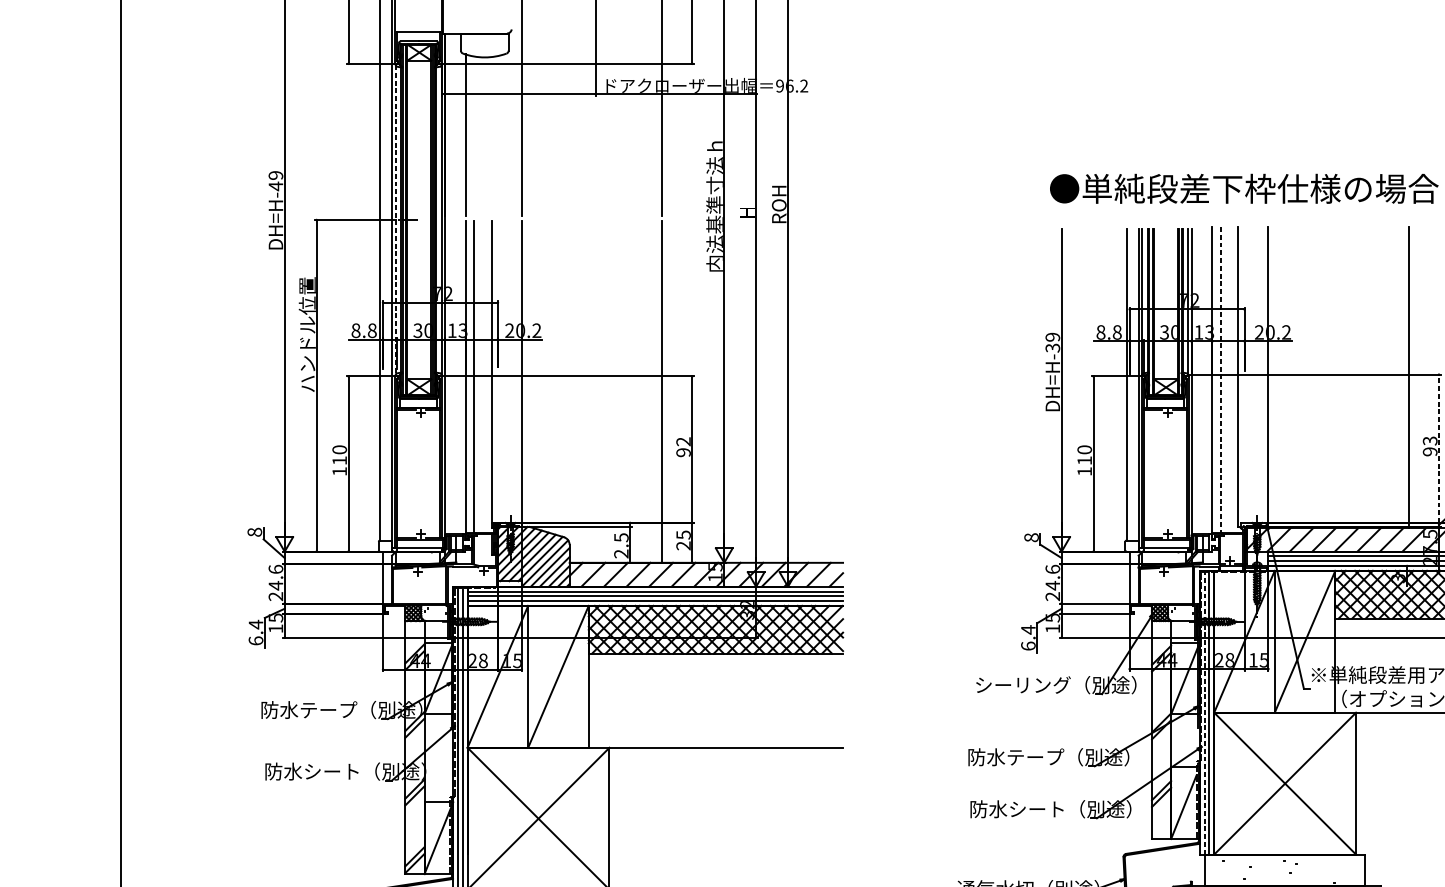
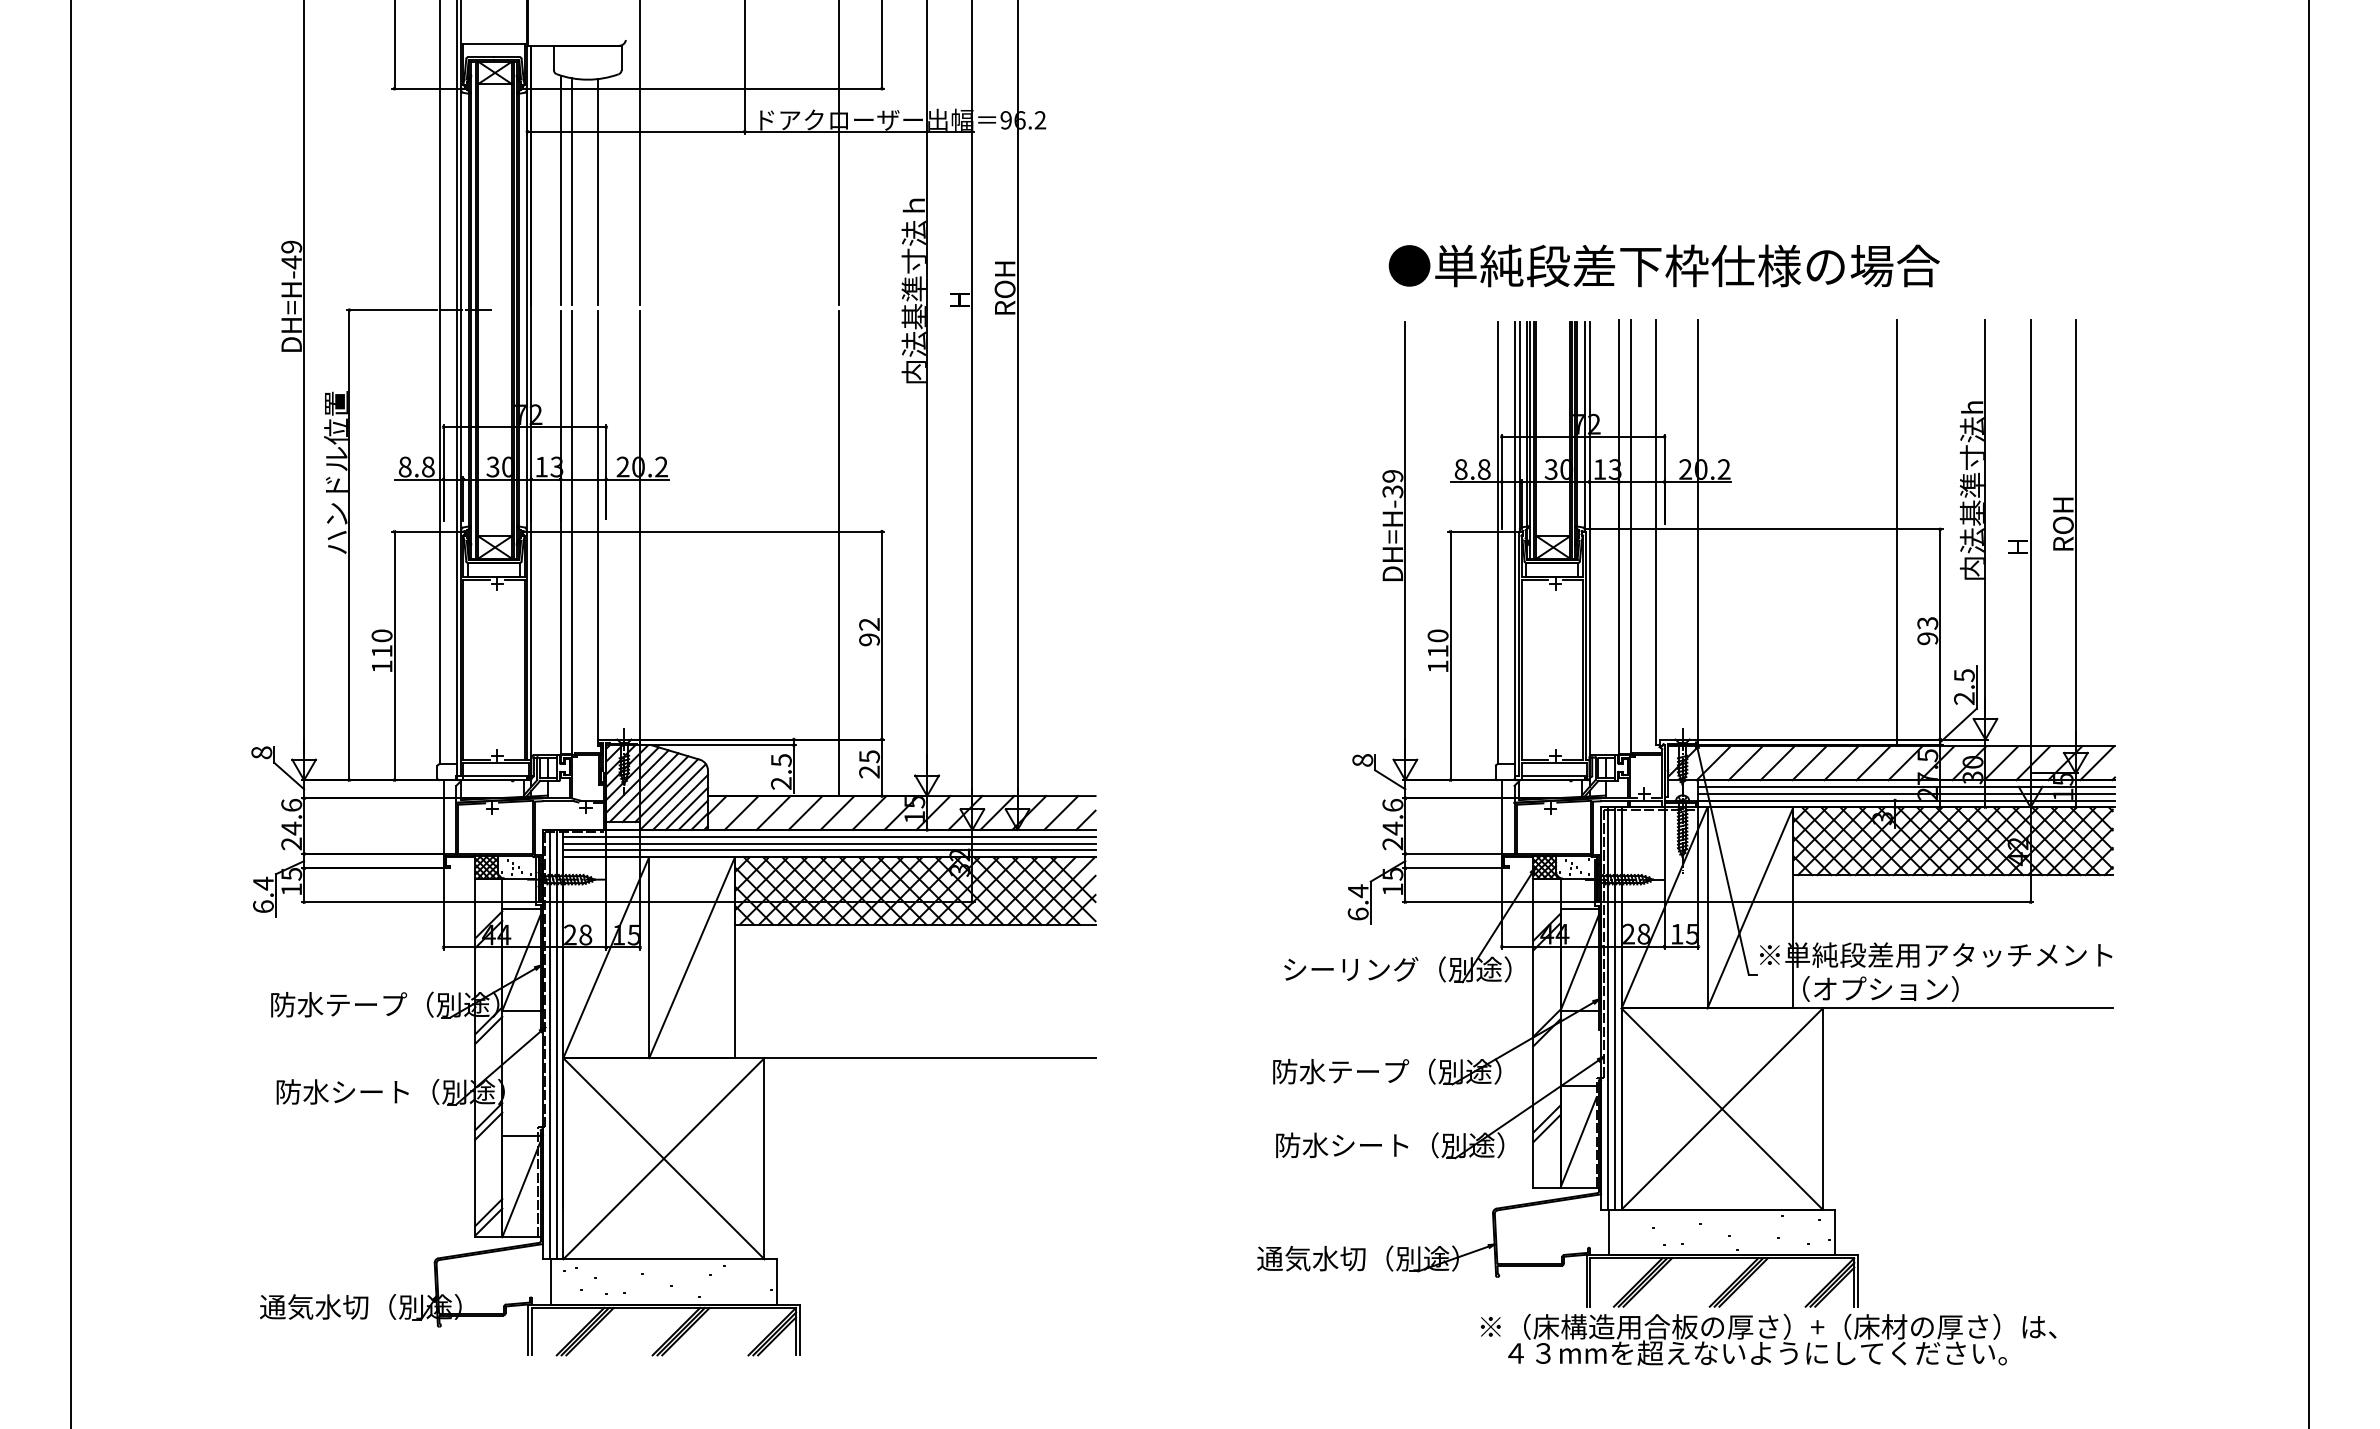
line: (474, 136) -> (572, 191), added
line: (491, 136) -> (597, 191), added
line: (395, 220) -> (461, 310), dashed -> solid
line: (1220, 380) -> (1630, 537), dashed -> solid
line: (1439, 448) -> (1940, 633), dashed -> solid
line: (1204, 712) -> (1608, 1007), dashed -> solid

